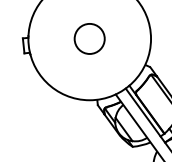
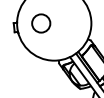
circle: (90, 38) -> (41, 23), moved

